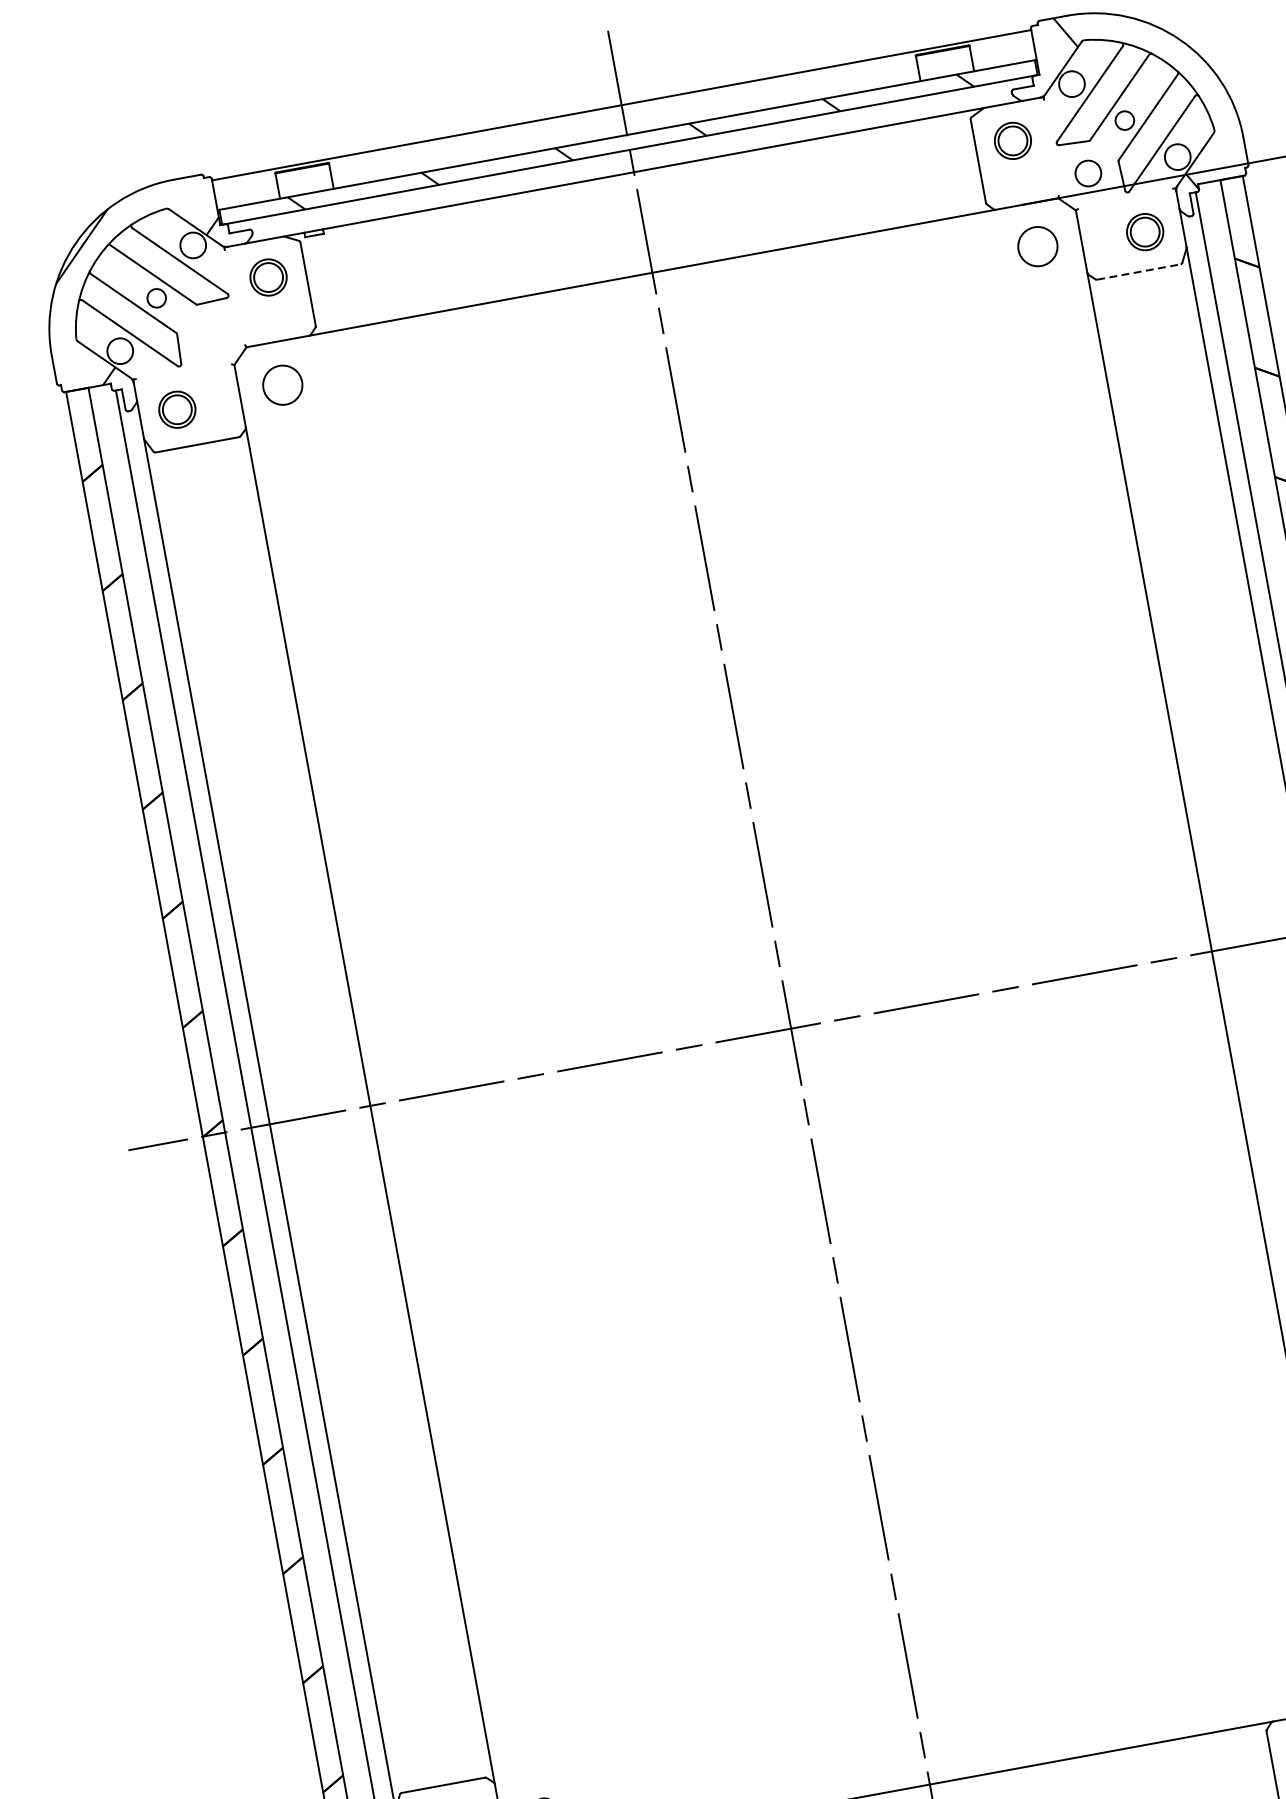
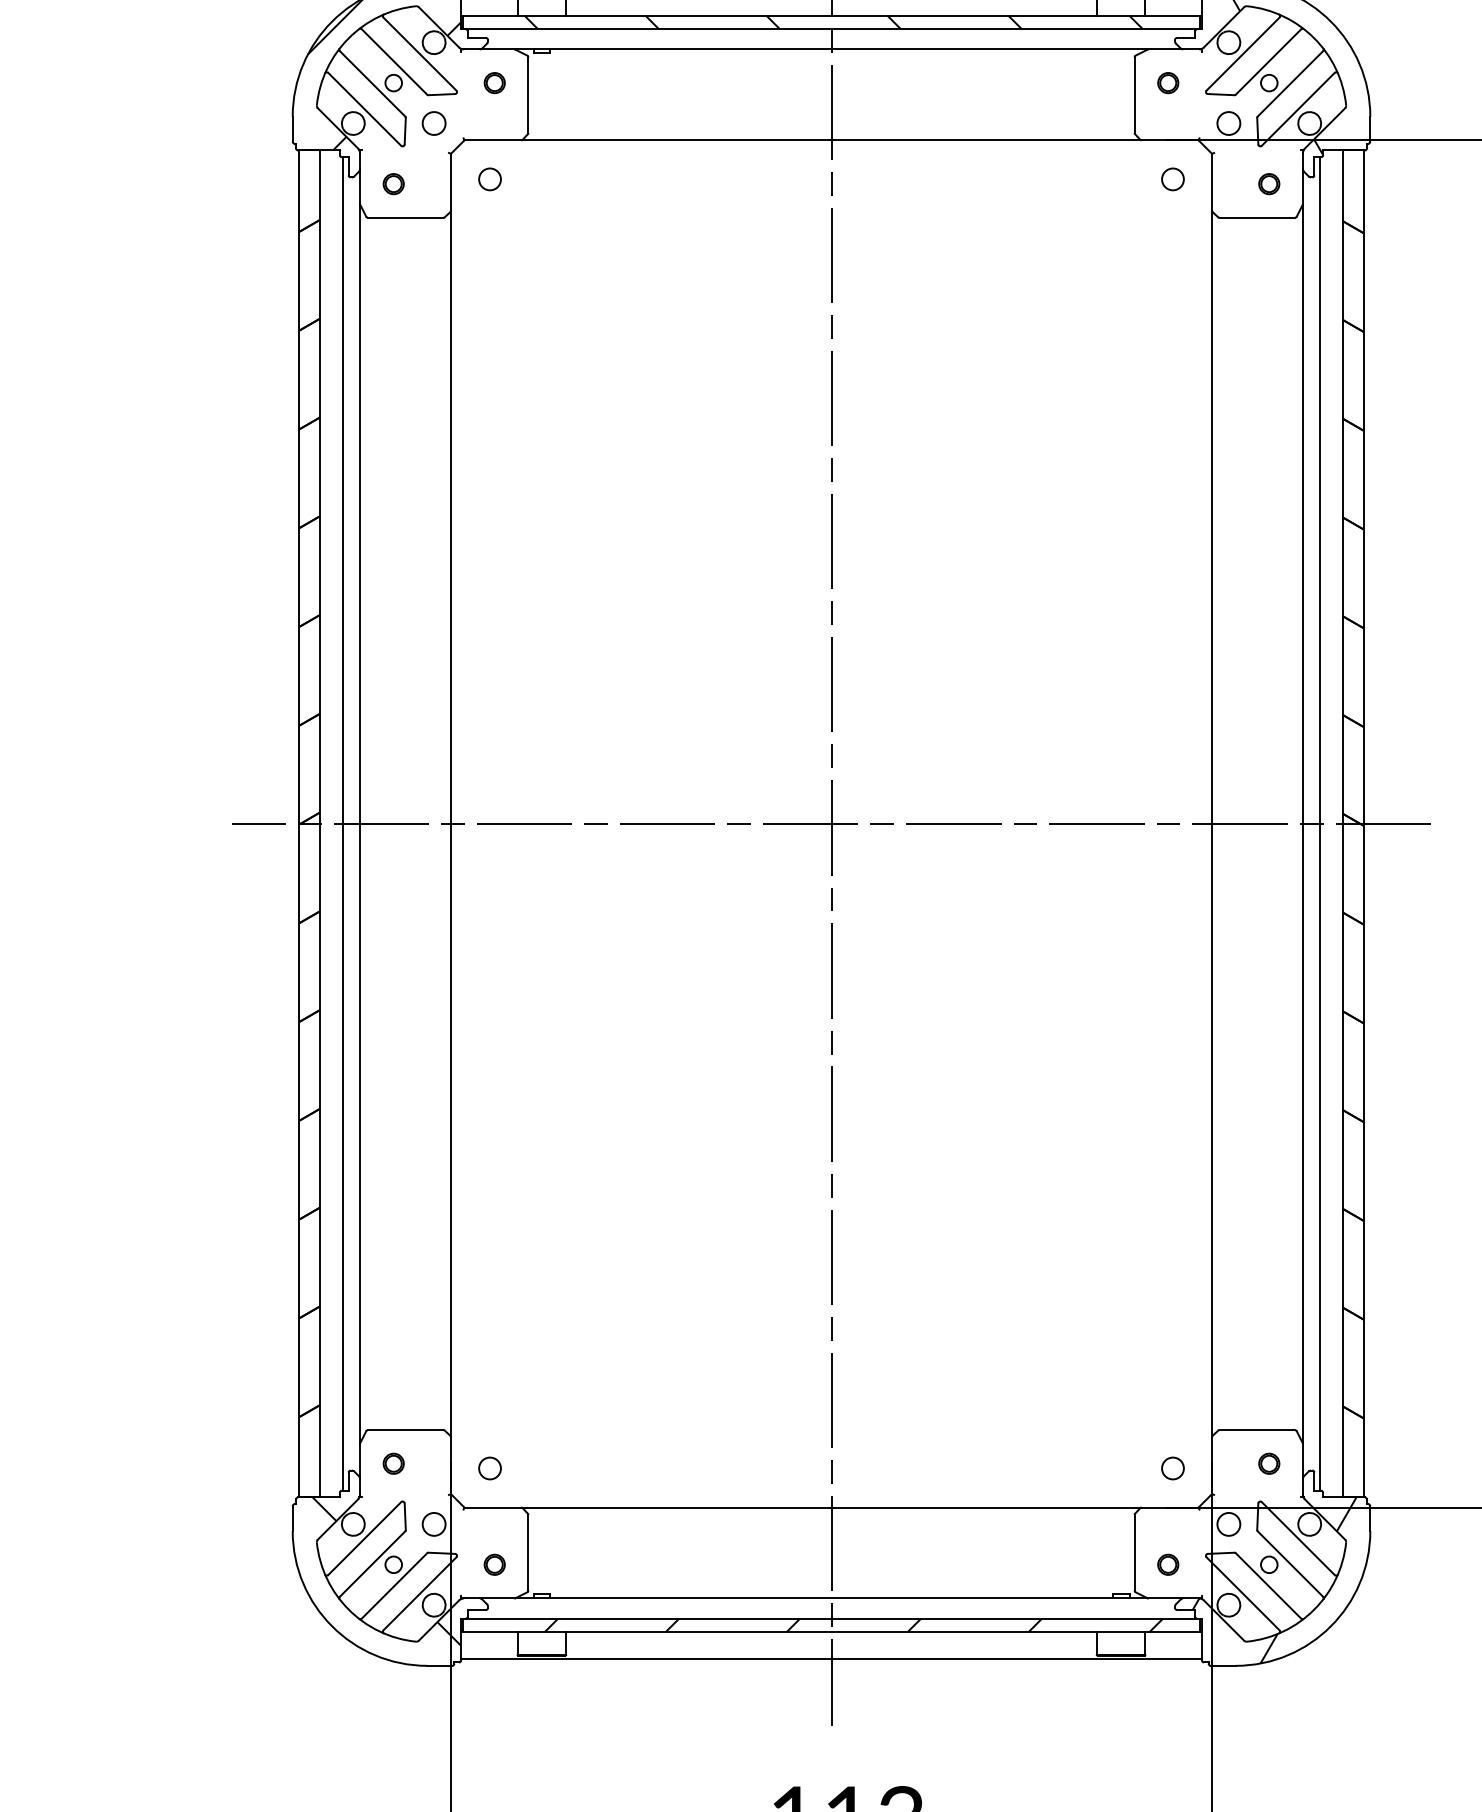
part: (1013, 141) -> (1168, 83), size x0.62
part: (1145, 232) -> (1269, 184), size x0.62
circle: (1037, 246) -> (1172, 179), size x0.62
line: (1139, 271) -> (1257, 217), dashed -> solid
part: (268, 278) -> (494, 83), size x0.62
circle: (208, 334) -> (433, 123), added
circle: (282, 385) -> (489, 179), size x0.62
part: (177, 410) -> (393, 184), size x0.62

